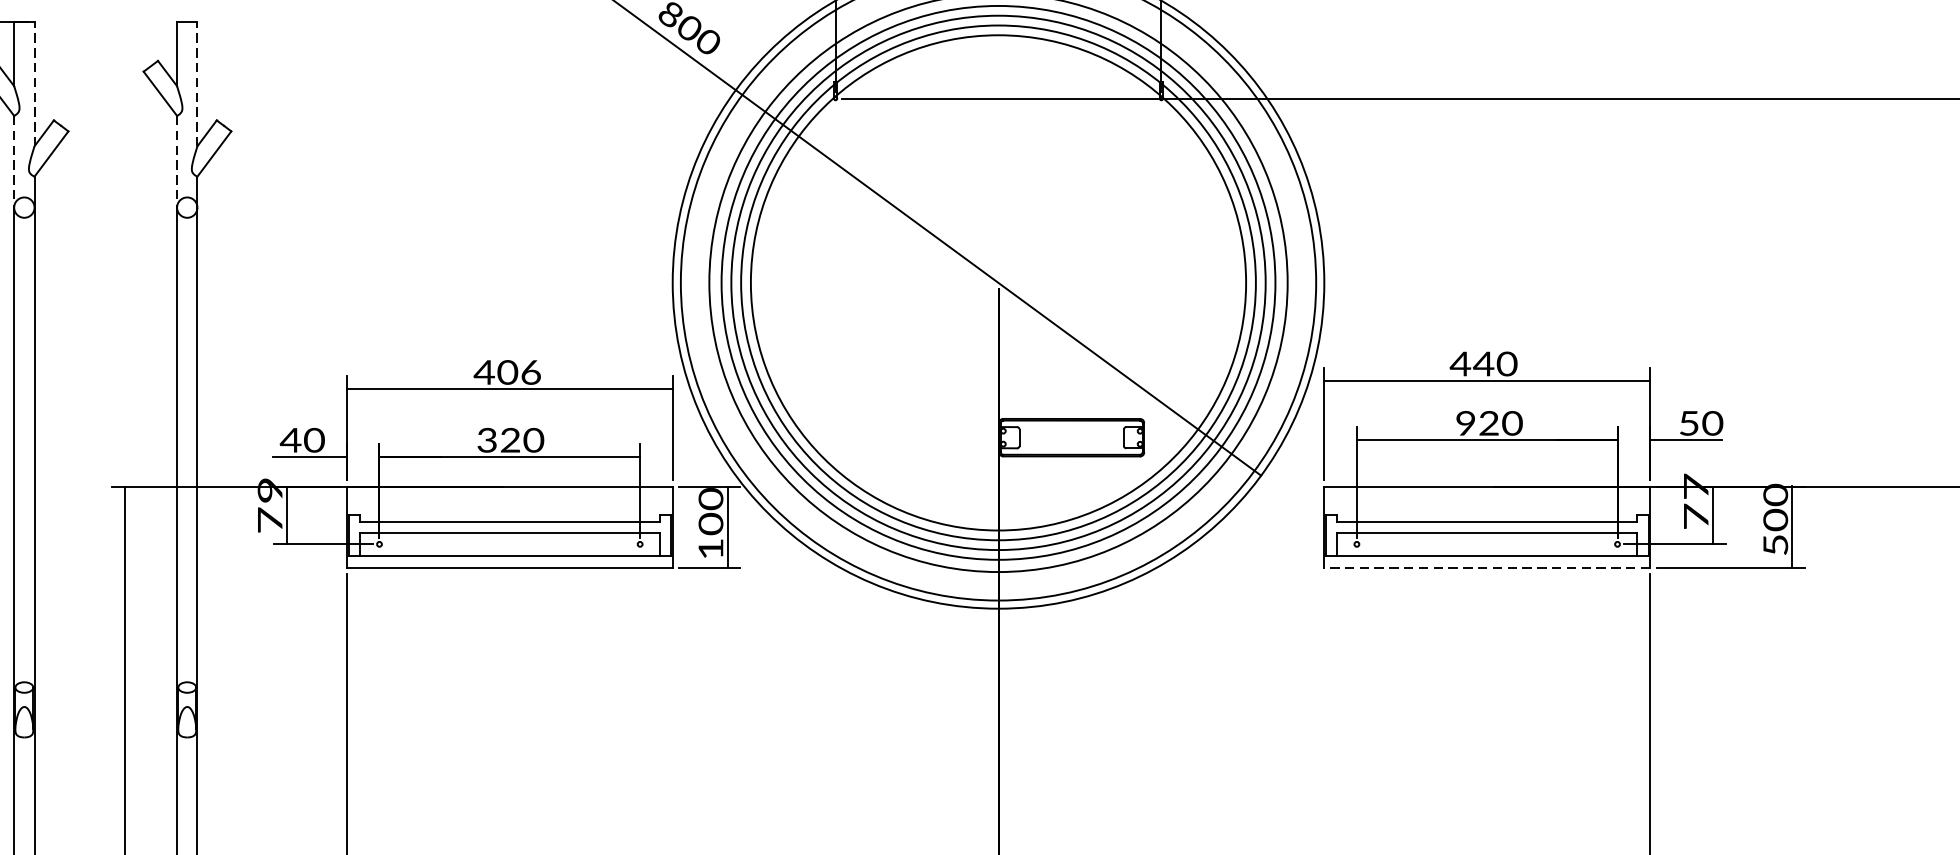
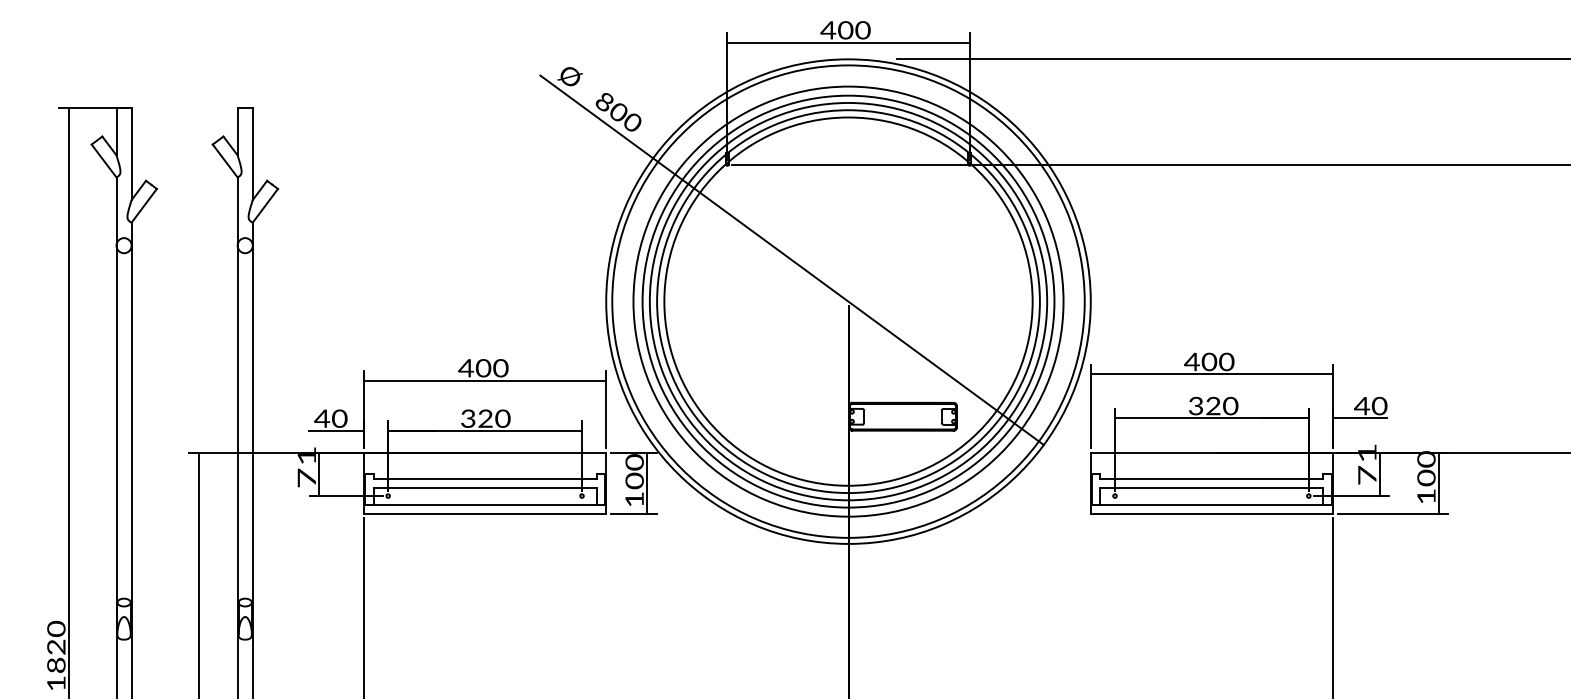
line: (34, 83) -> (131, 153), dashed -> solid
line: (197, 83) -> (252, 153), dashed -> solid
line: (14, 163) -> (116, 212), dashed -> solid
line: (176, 163) -> (237, 212), dashed -> solid
text: (1483, 363) -> (1209, 361), 440 -> 400
text: (530, 371) -> (500, 367), 406 -> 400
text: (1465, 423) -> (1195, 406), 920 -> 320
text: (1689, 423) -> (1362, 406), 50 -> 40
text: (1696, 485) -> (1367, 452), 77 -> 71
text: (269, 489) -> (306, 455), 79 -> 71
text: (1775, 544) -> (1426, 496), 500 -> 100
line: (1486, 567) -> (1211, 513), dashed -> solid

